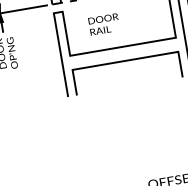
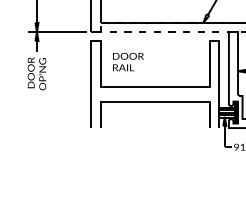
text: (104, 23) -> (128, 61), moved

